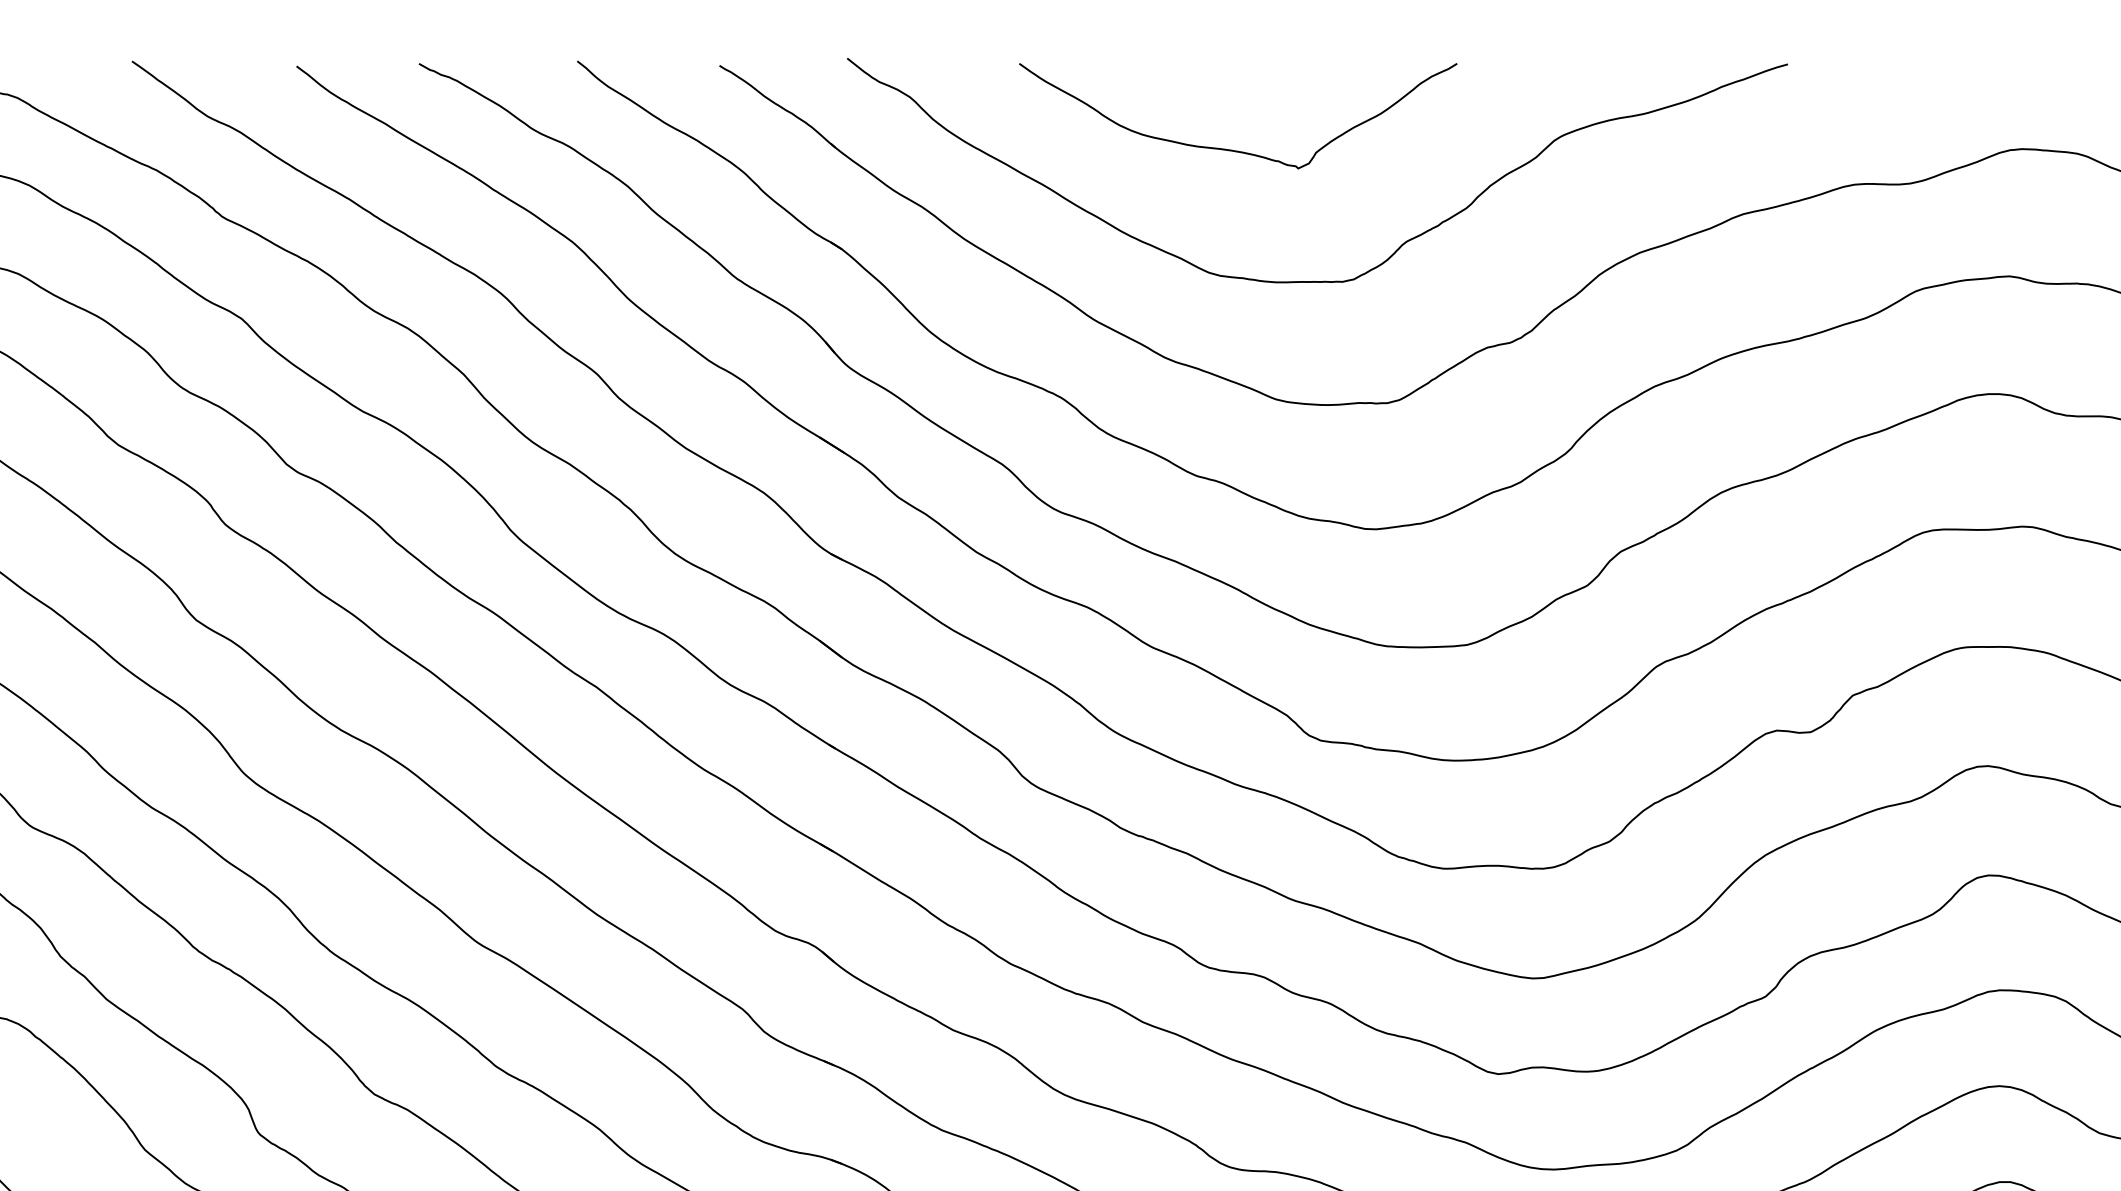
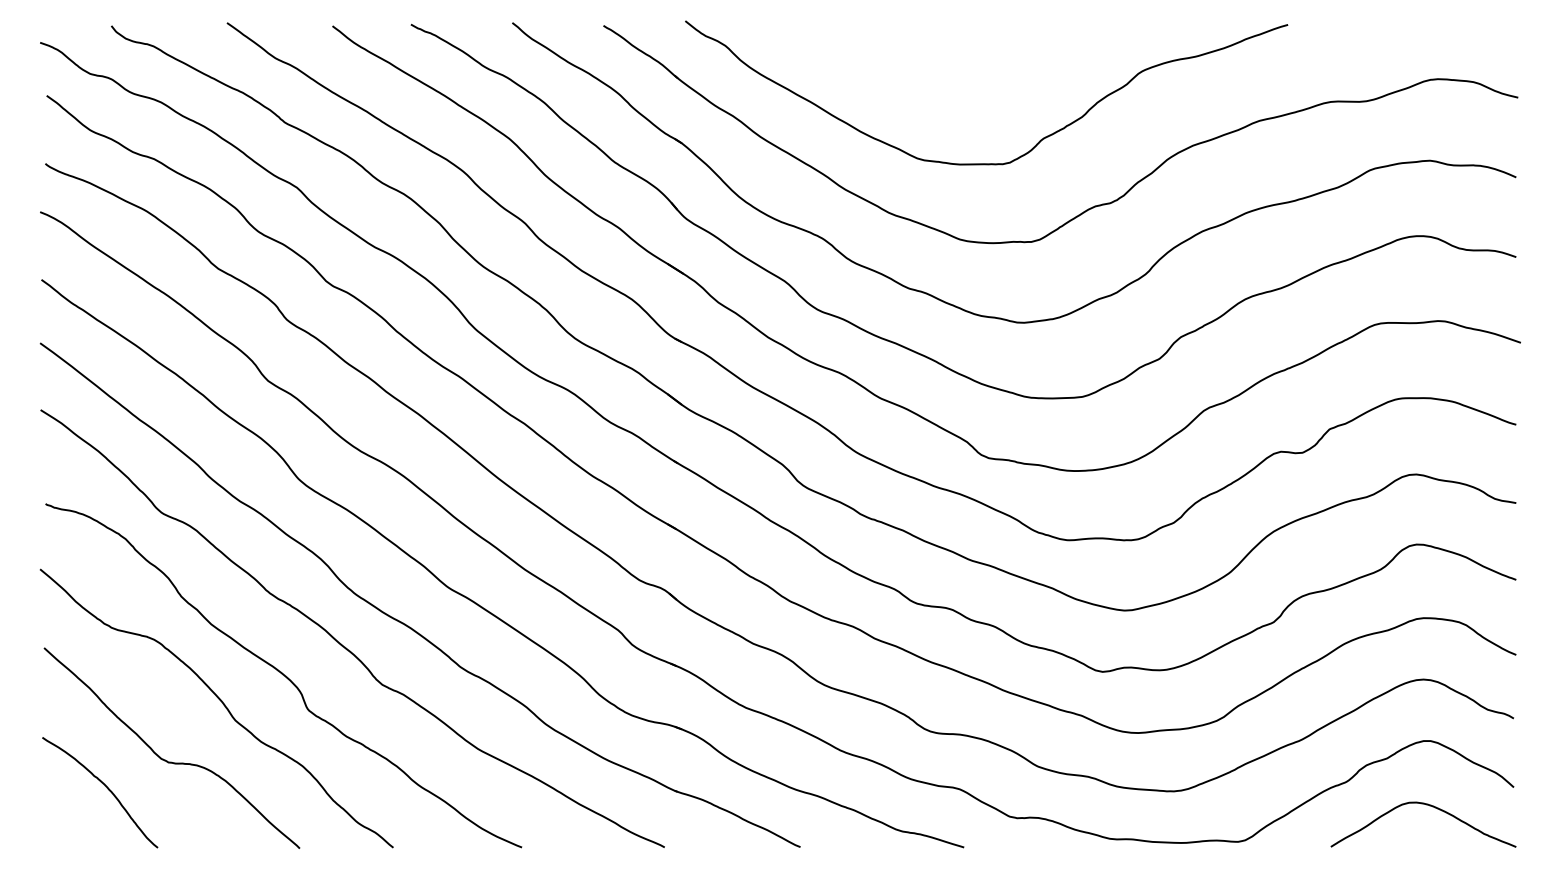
curve: (1228, 148) -> (929, 78), removed

